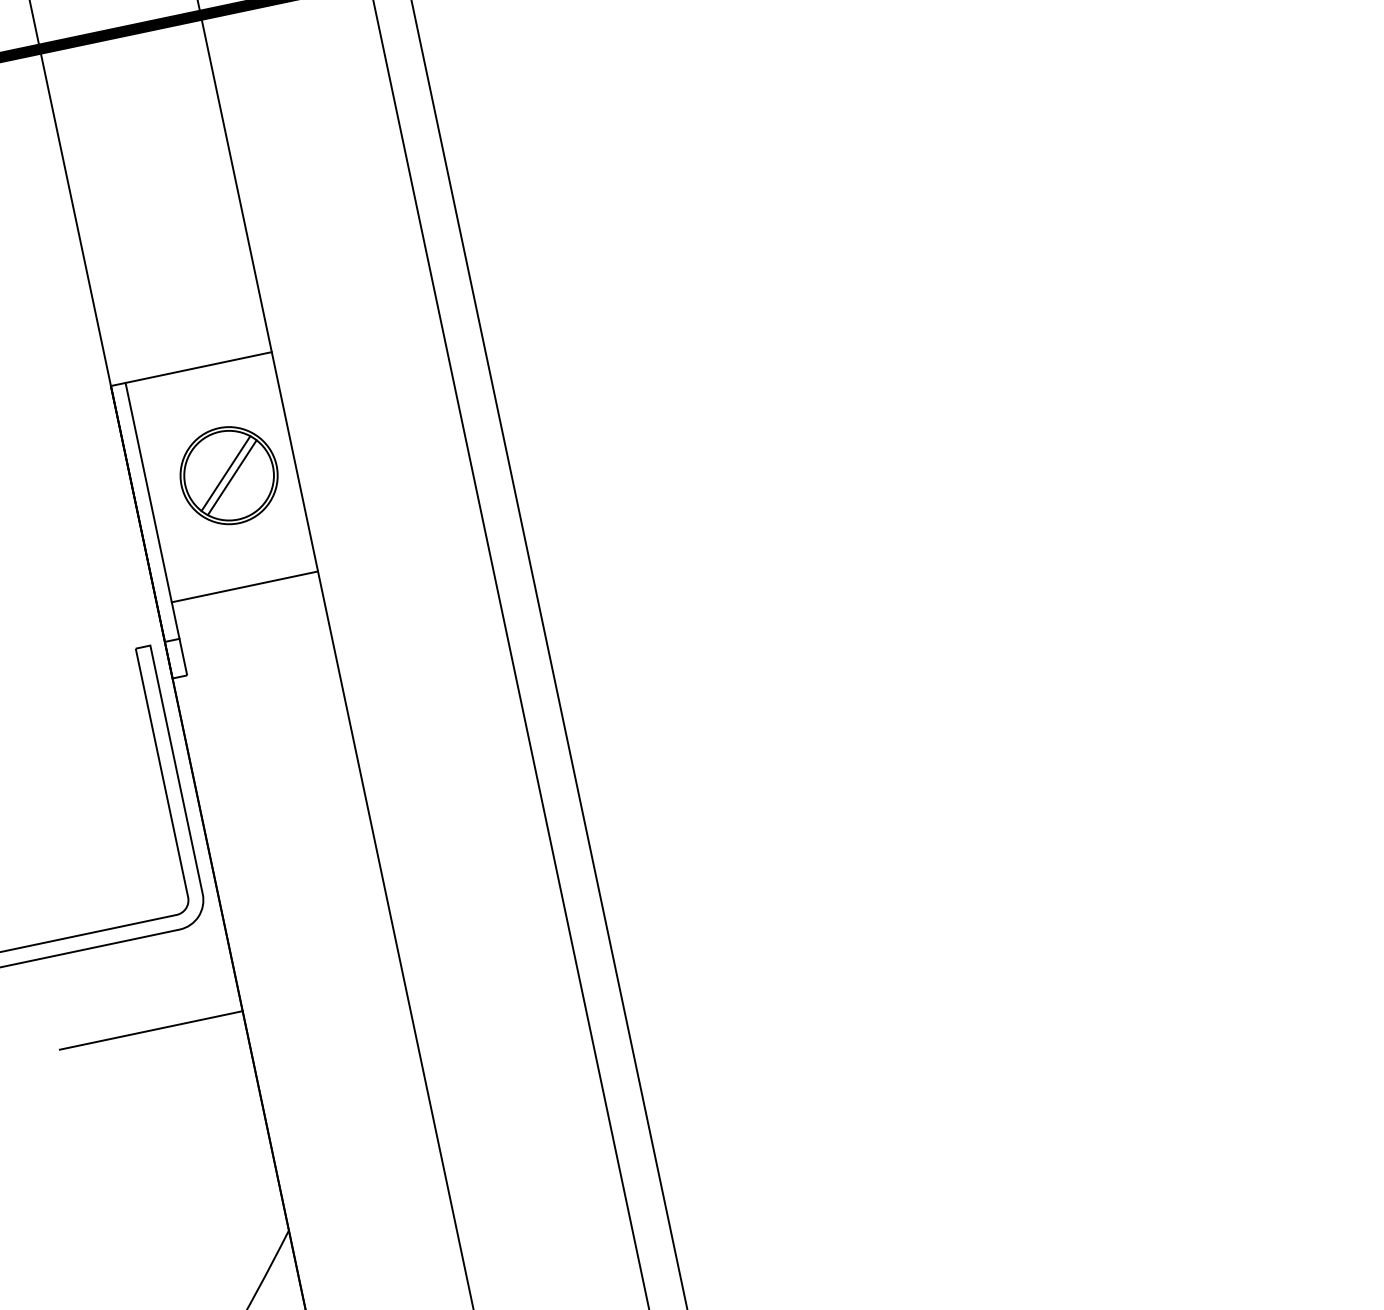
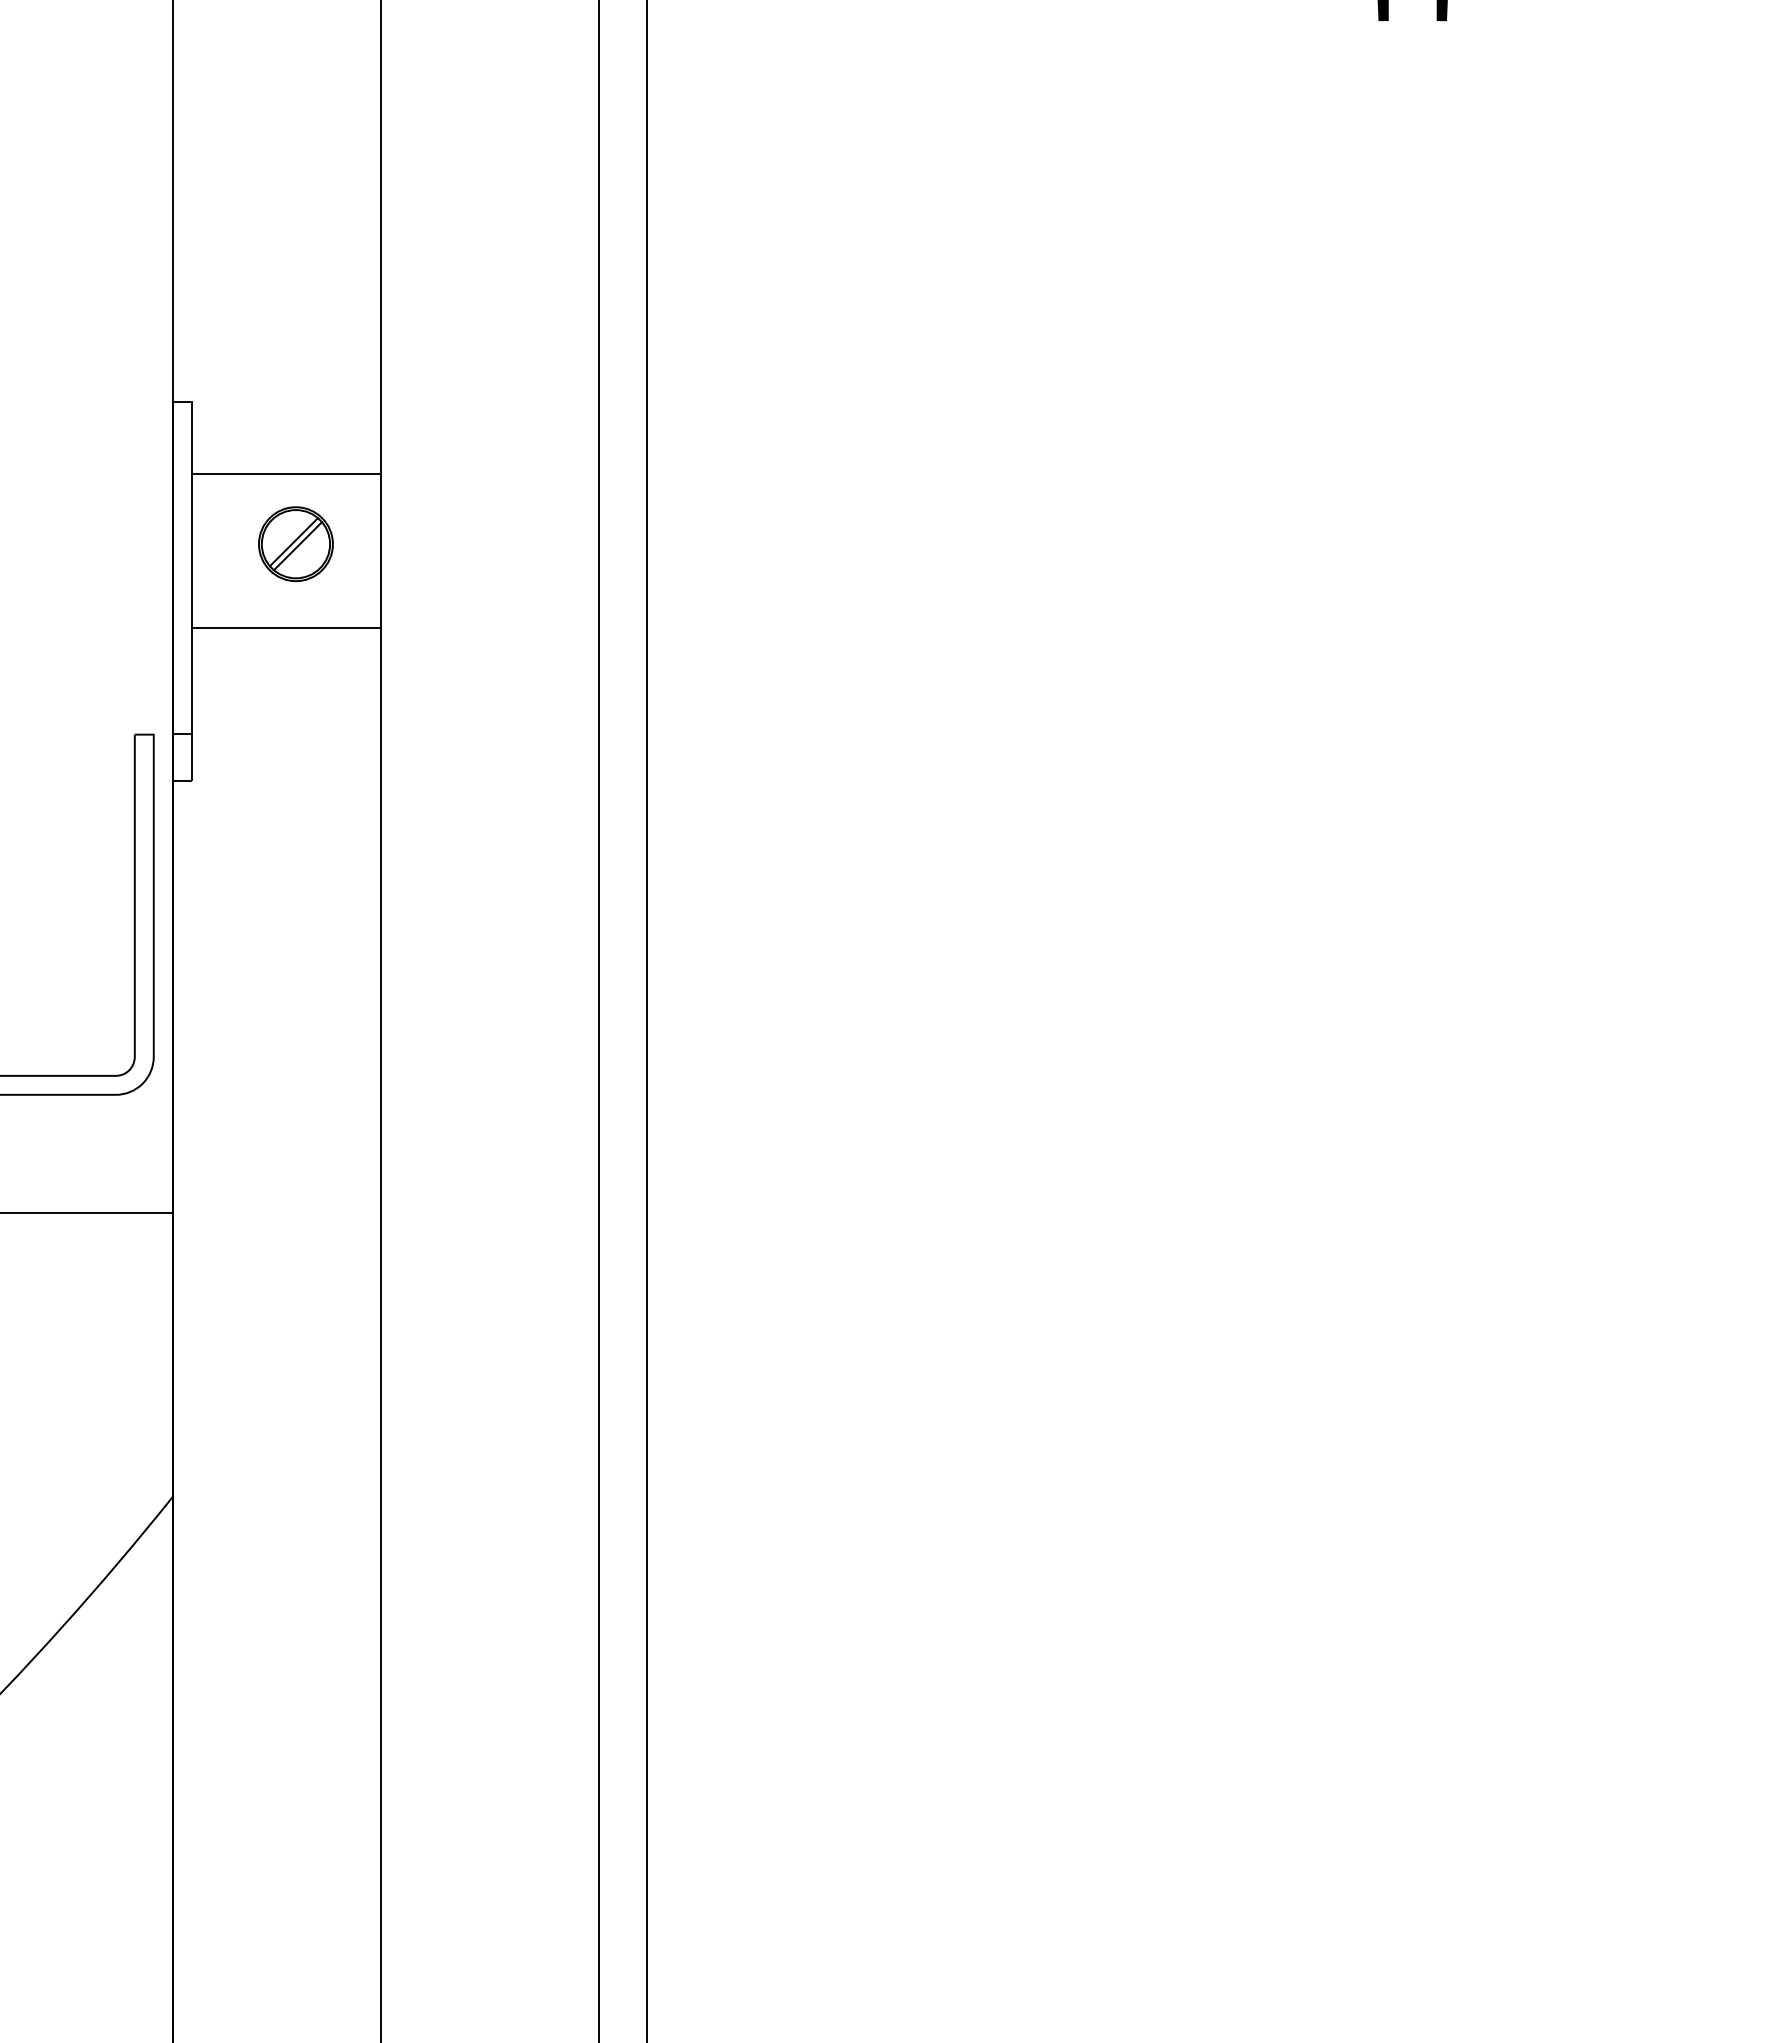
line: (198, 367) -> (286, 474), moved
part: (228, 475) -> (295, 543), size x0.6
line: (244, 586) -> (286, 627), moved

